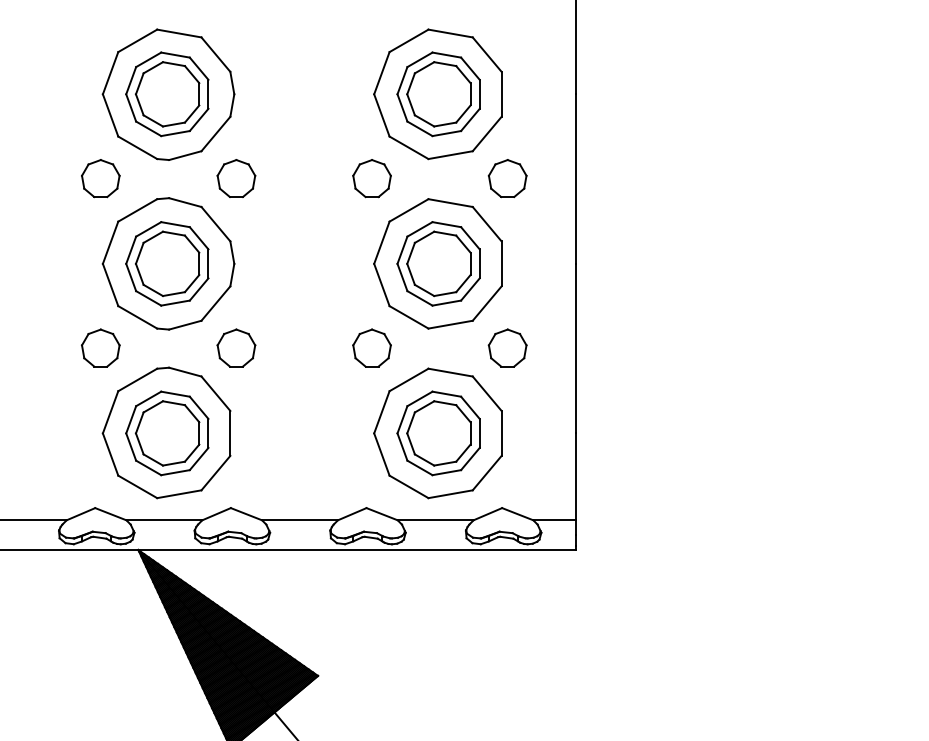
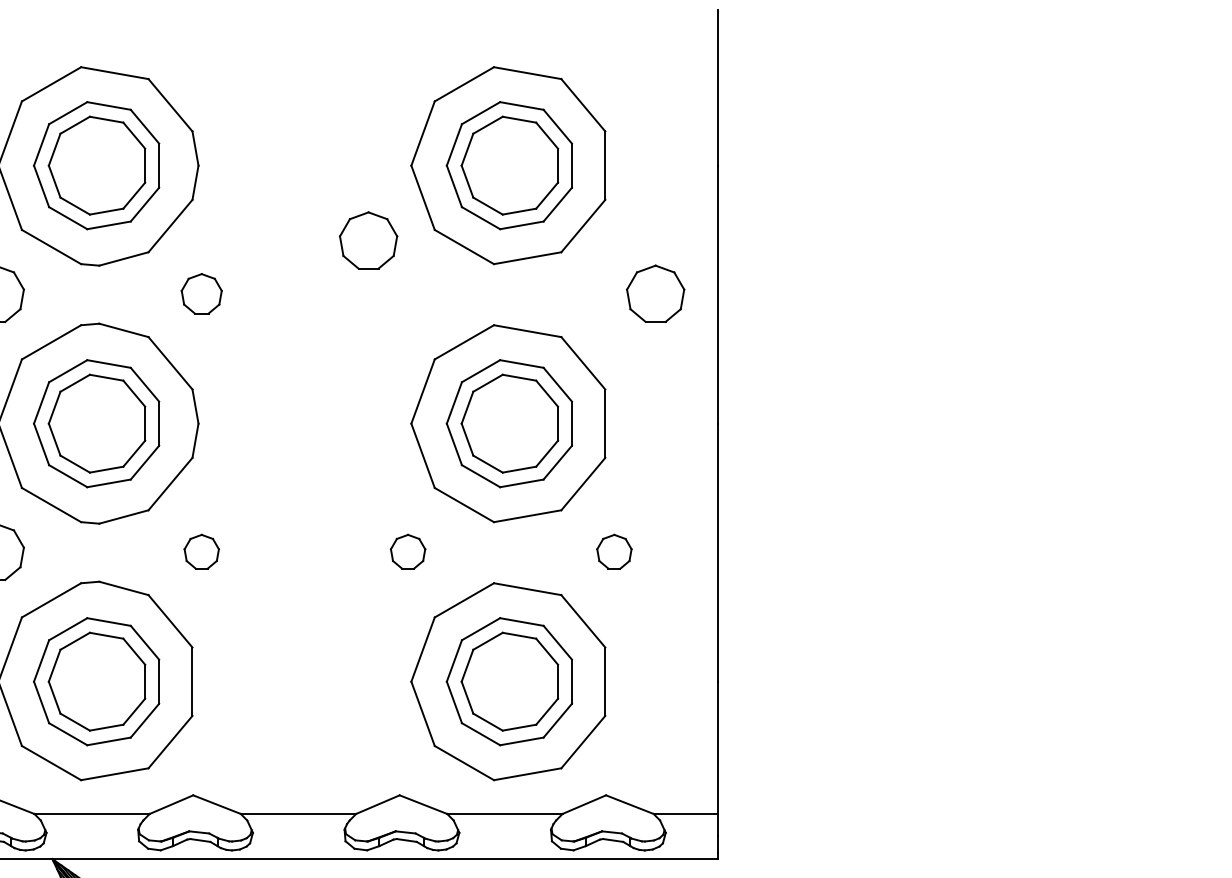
part: (236, 178) -> (201, 293), size x0.7
part: (371, 178) -> (367, 240), moved
part: (507, 178) -> (655, 293), moved
part: (236, 347) -> (201, 550), size x0.6
part: (371, 347) -> (407, 550), size x0.6
part: (507, 347) -> (614, 550), size x0.6

